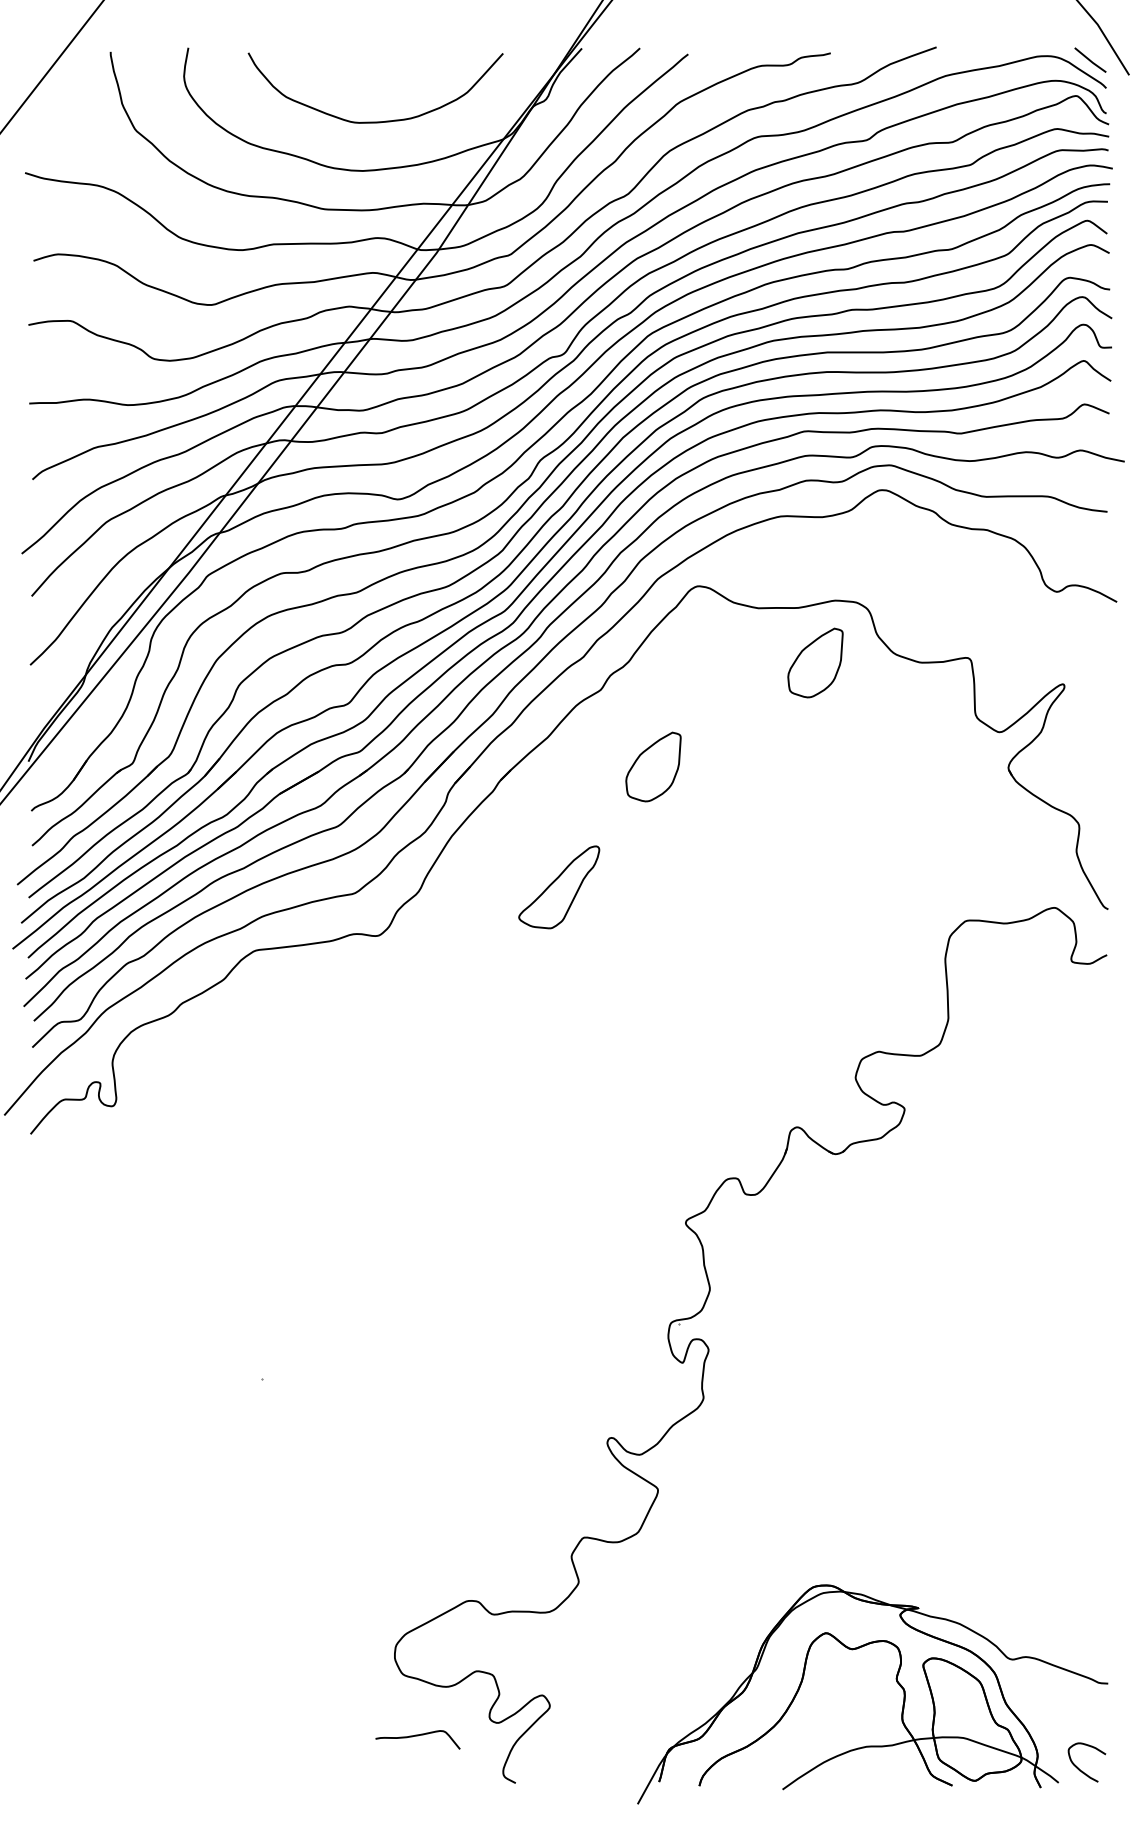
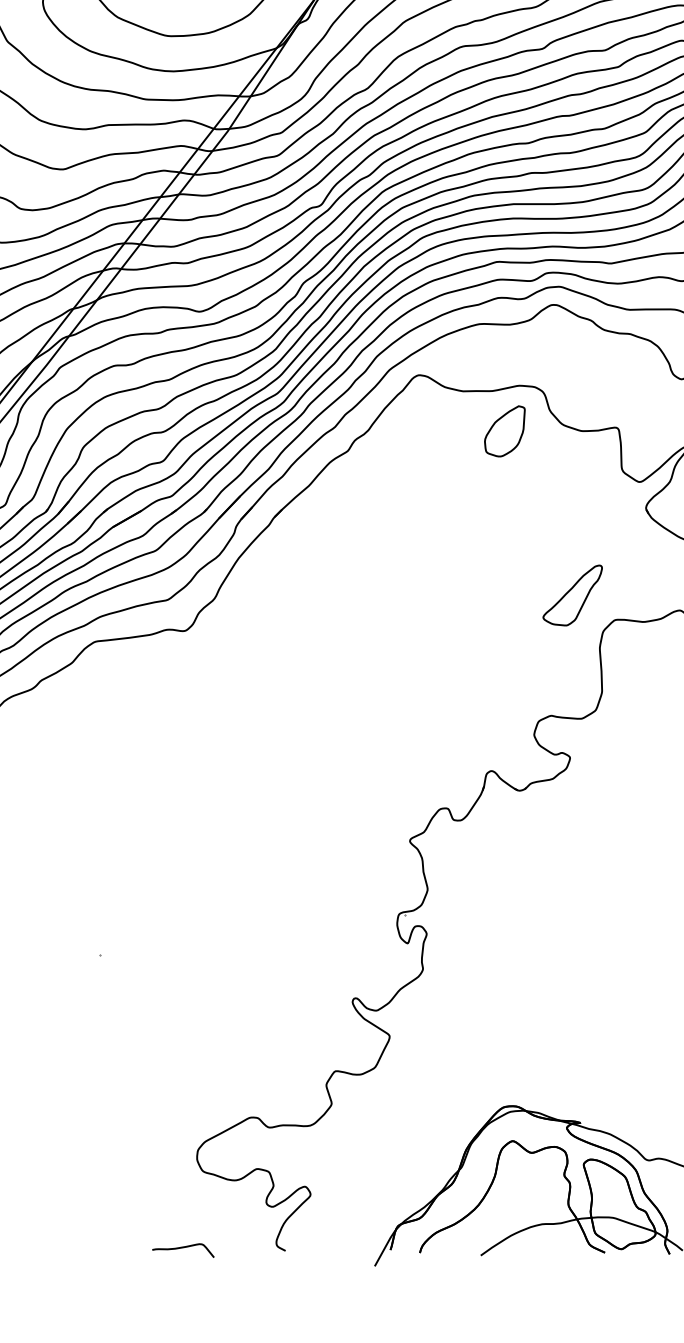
part: (653, 766) -> (386, 507), removed
part: (559, 887) -> (572, 595), moved
curve: (417, 1736) -> (182, 1248), moved

